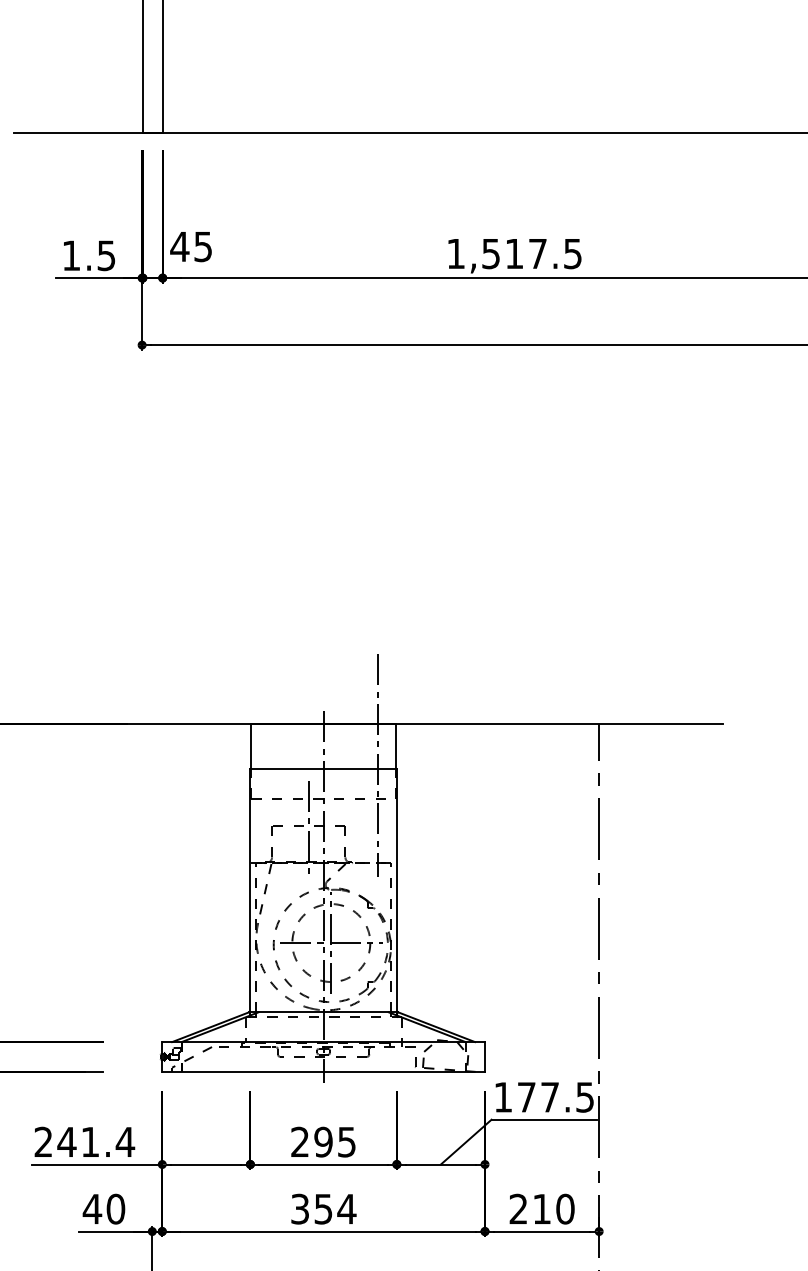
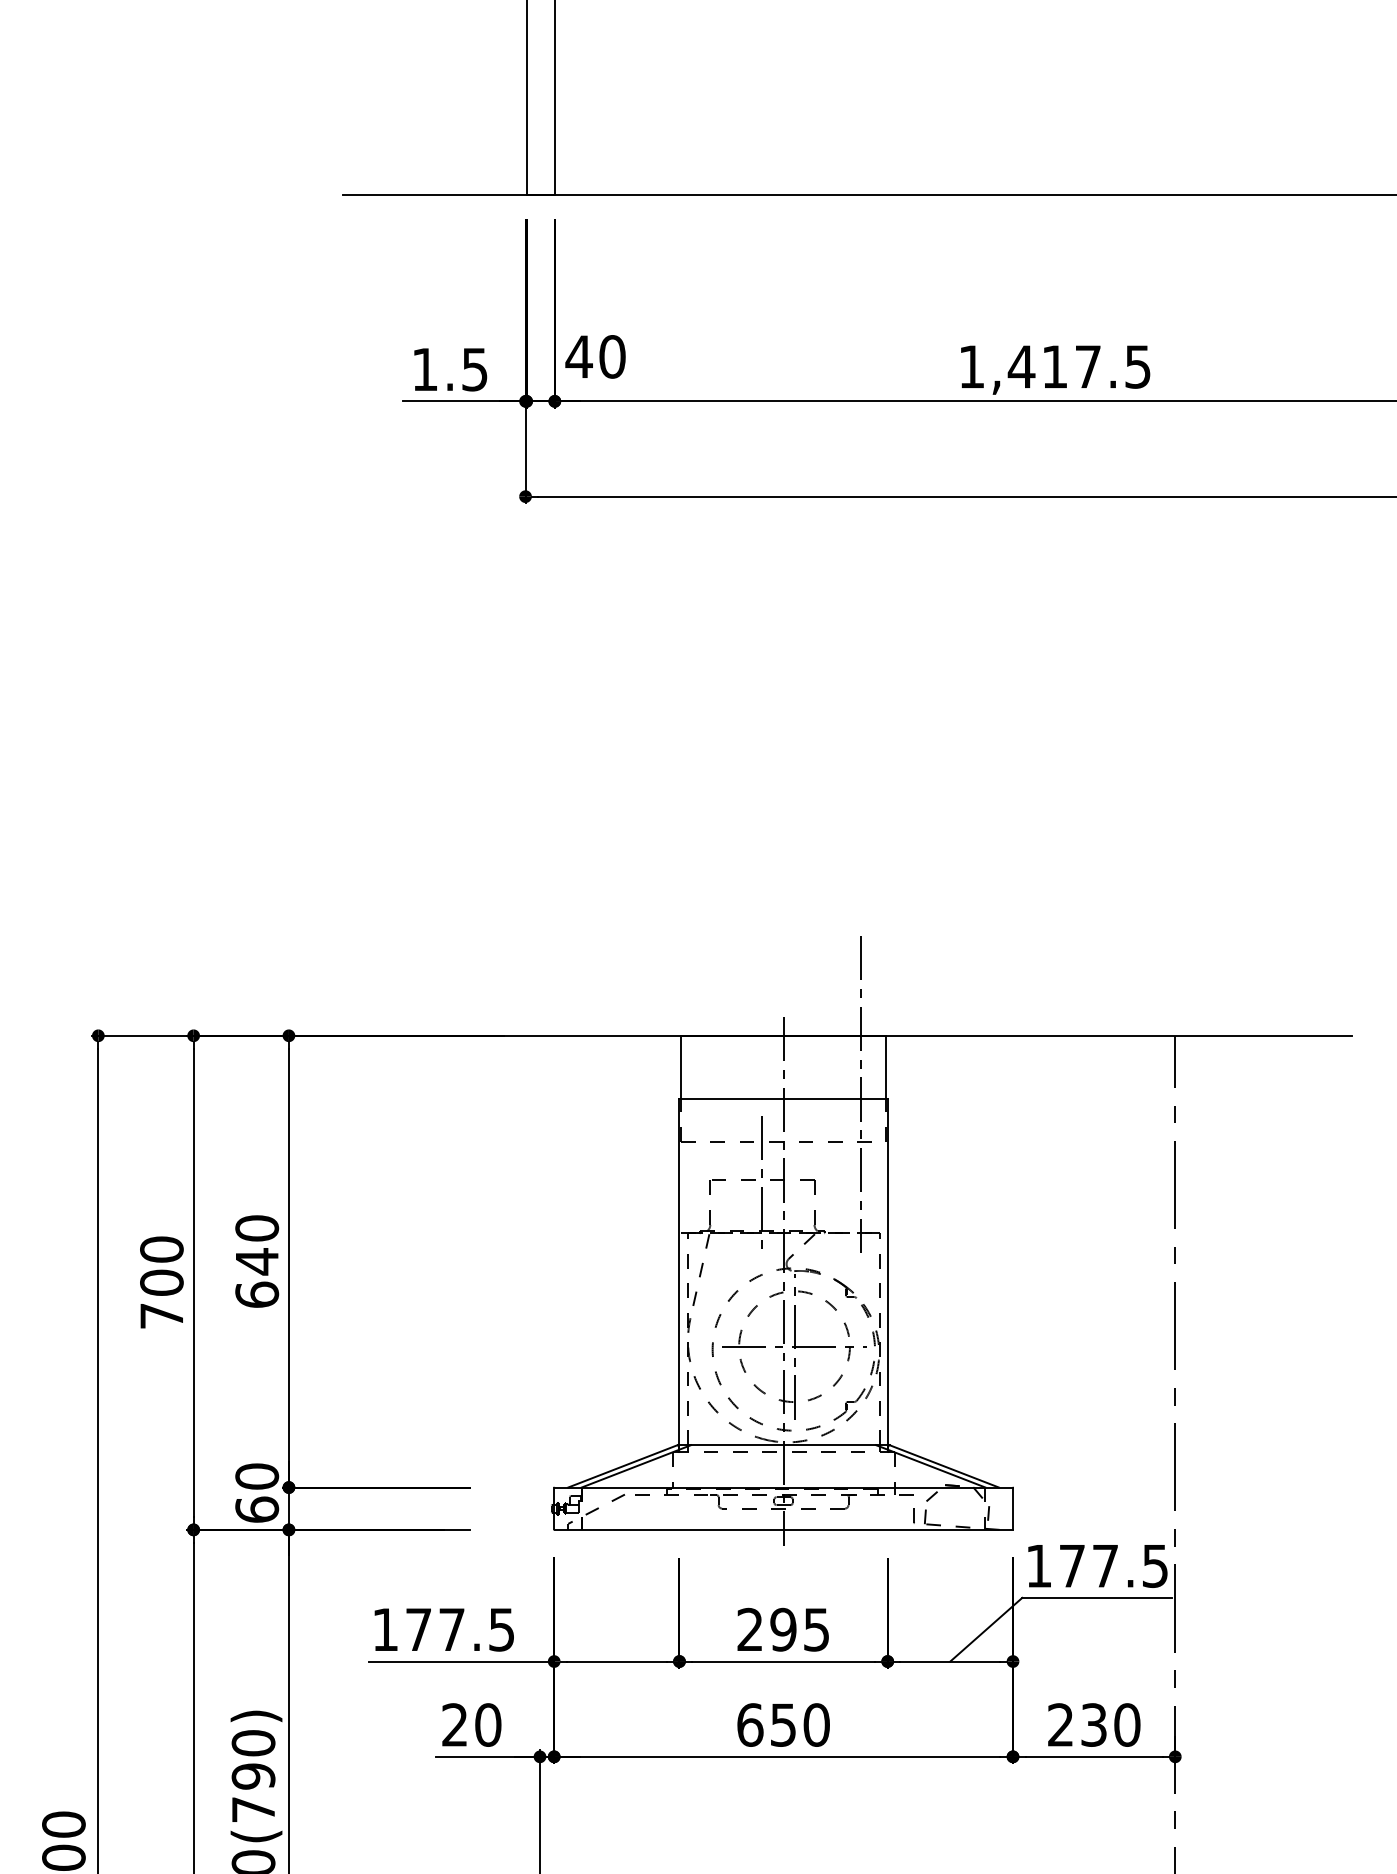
text: (203, 246) -> (612, 356), 45 -> 40
text: (490, 253) -> (1021, 366), 1,517.5 -> 1,417.5
text: (84, 1141) -> (443, 1629), 241.4 -> 177.5
text: (92, 1208) -> (454, 1724), 40 -> 20
text: (323, 1208) -> (783, 1724), 354 -> 650
text: (541, 1208) -> (1093, 1724), 210 -> 230

